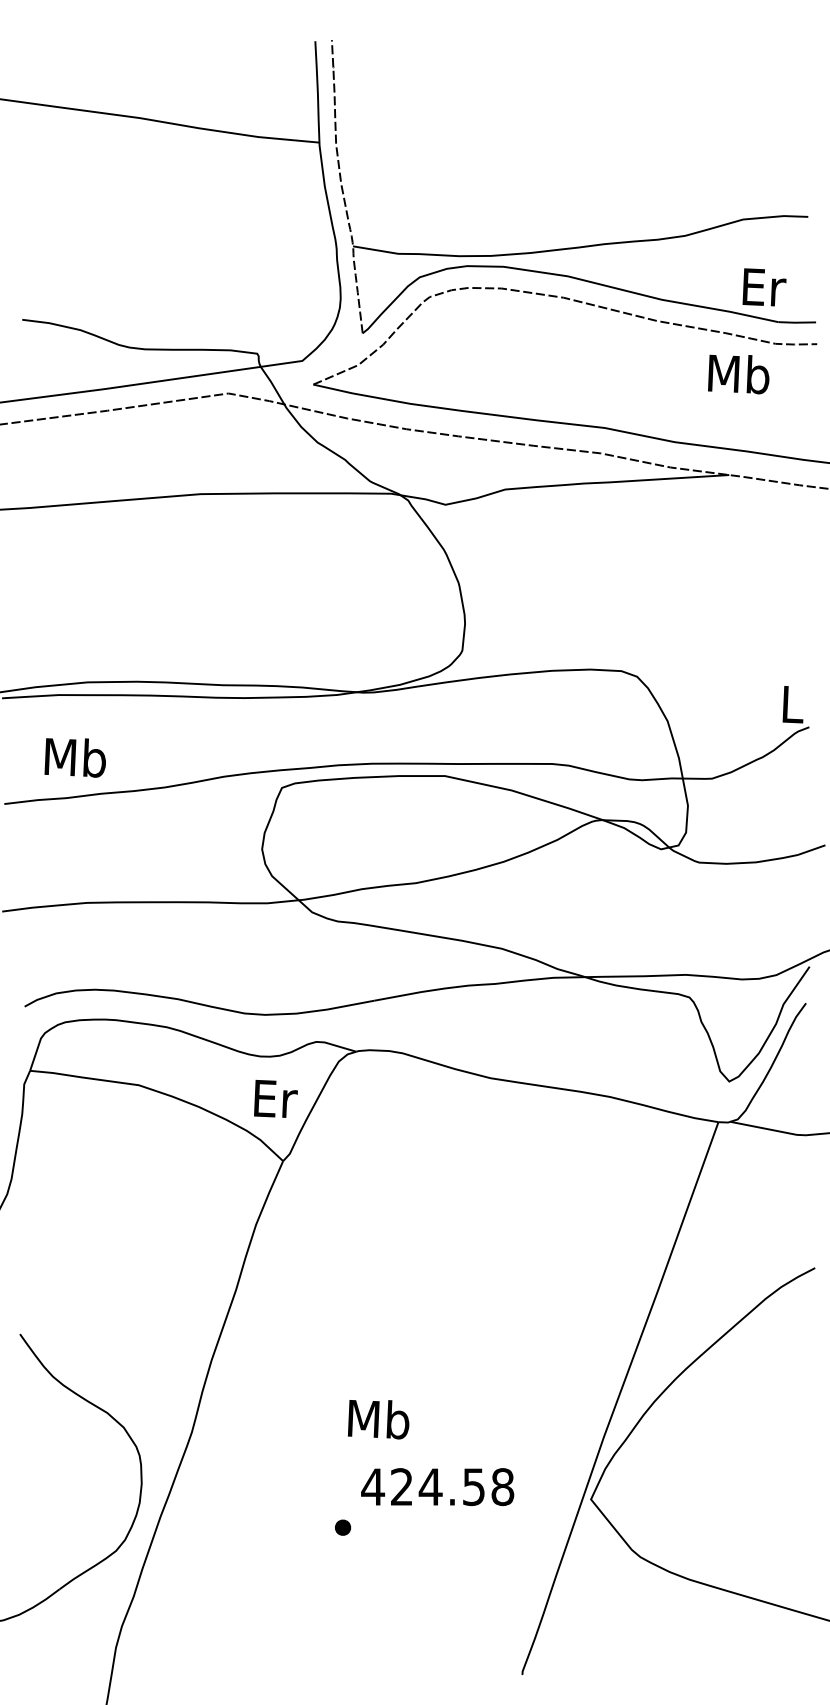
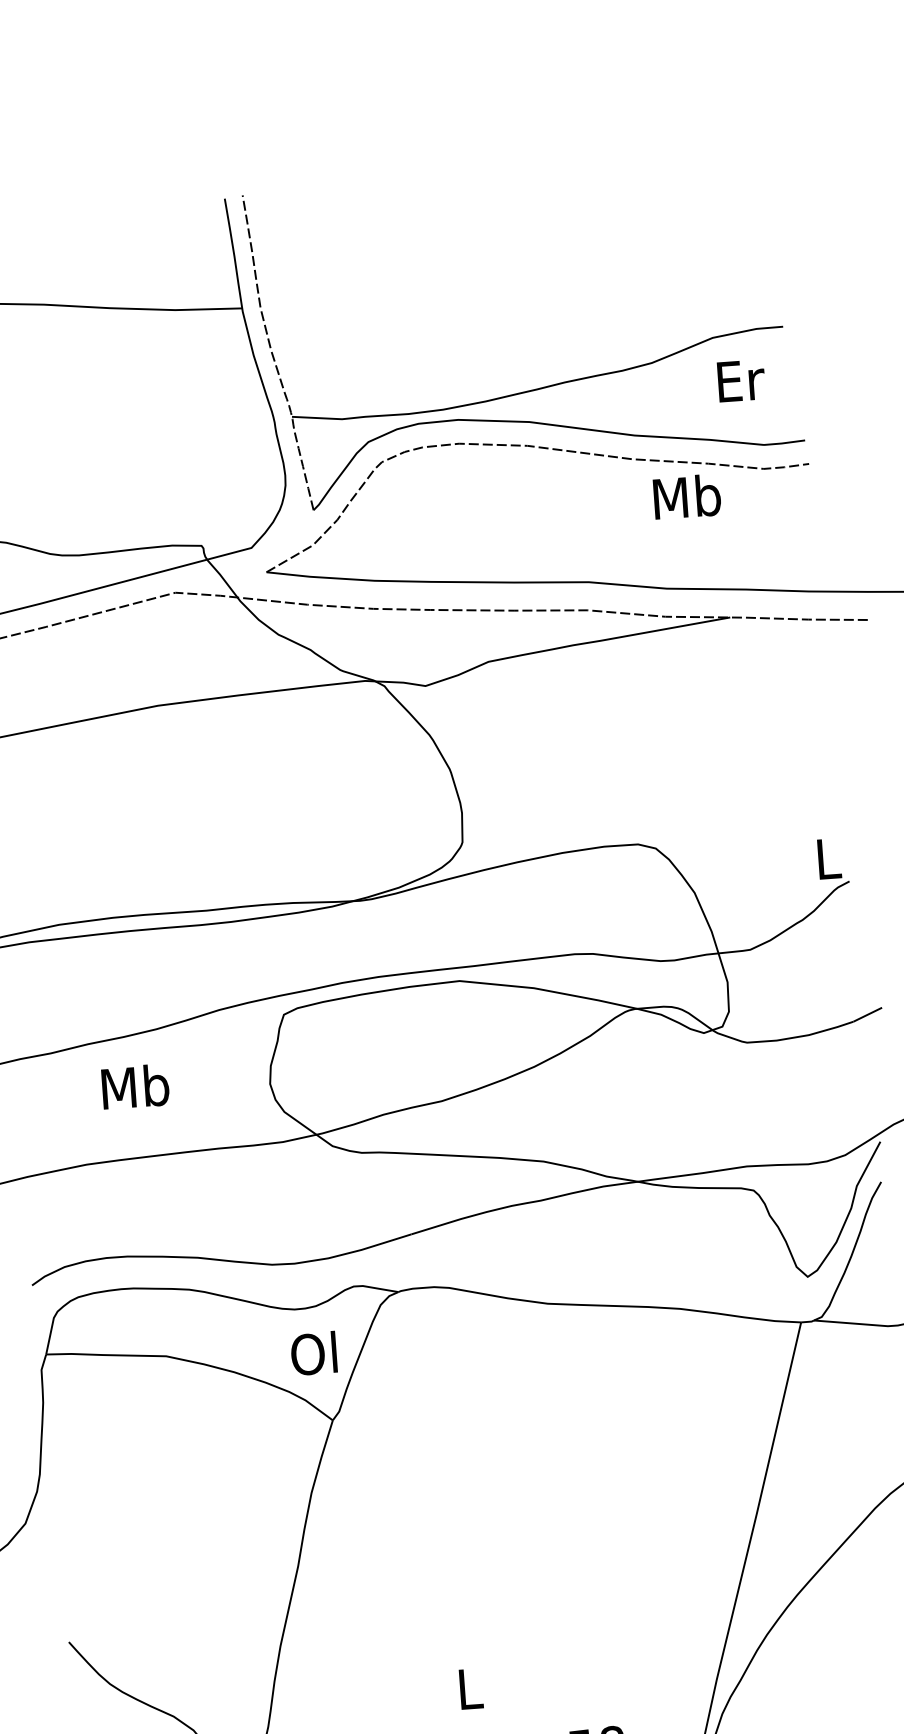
text: (764, 287) -> (741, 380), moved
text: (738, 374) -> (686, 497), moved
text: (74, 757) -> (134, 1086), moved
text: (274, 1098) -> (315, 1353), Er -> Ol
text: (378, 1419) -> (469, 1689), Mb -> L

